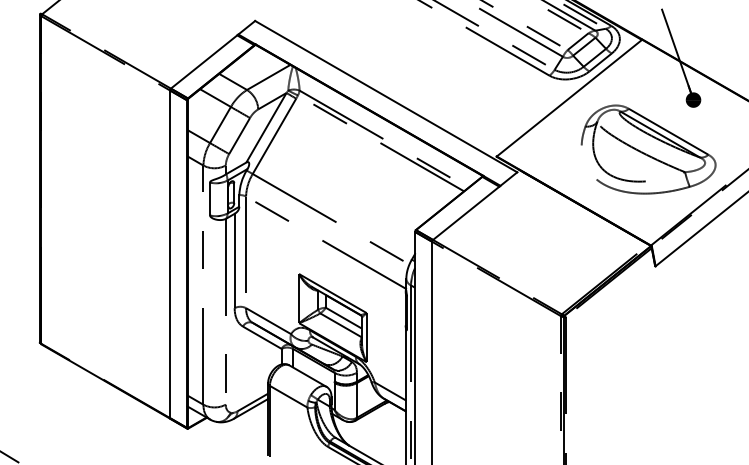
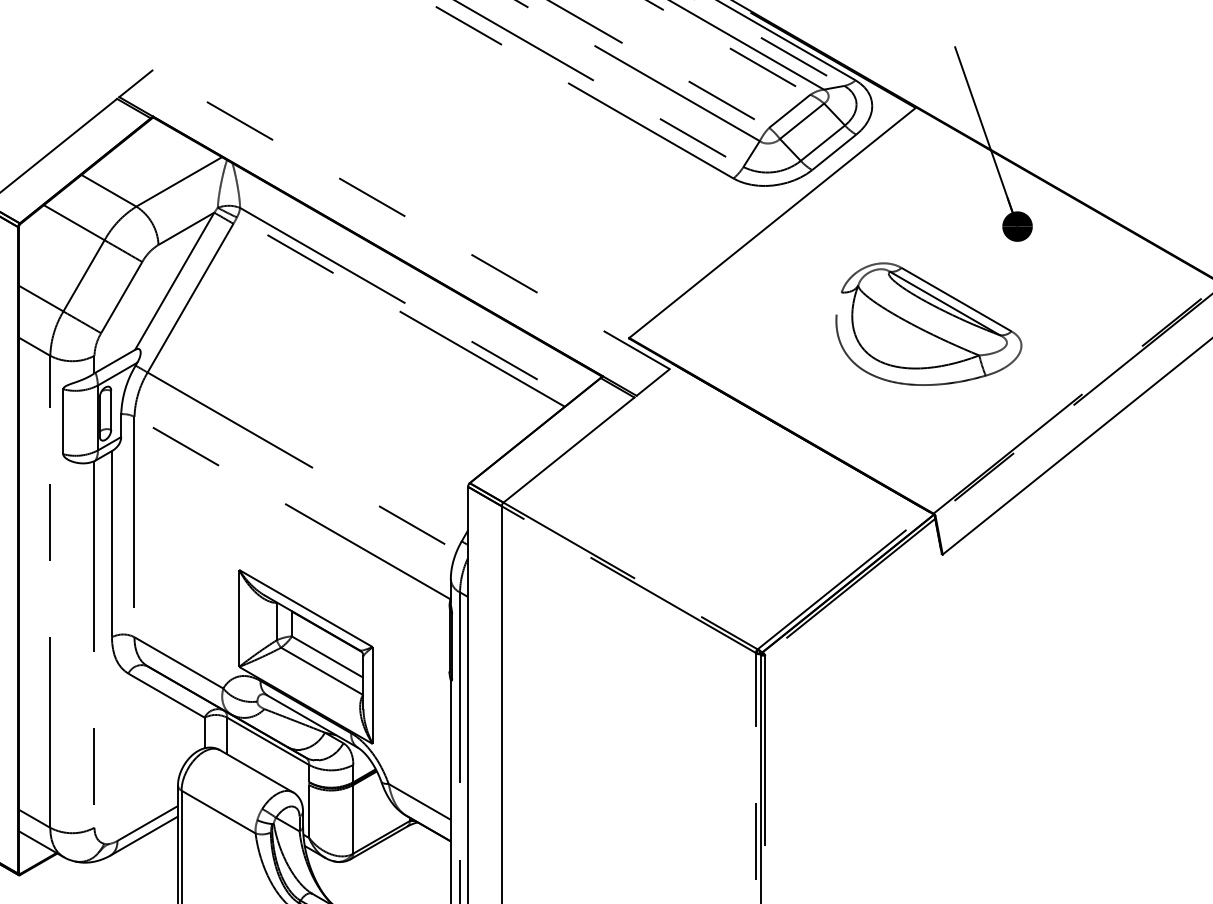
line: (385, 96) -> (409, 219), solid -> dashed
part: (648, 149) -> (928, 324), size x0.7

